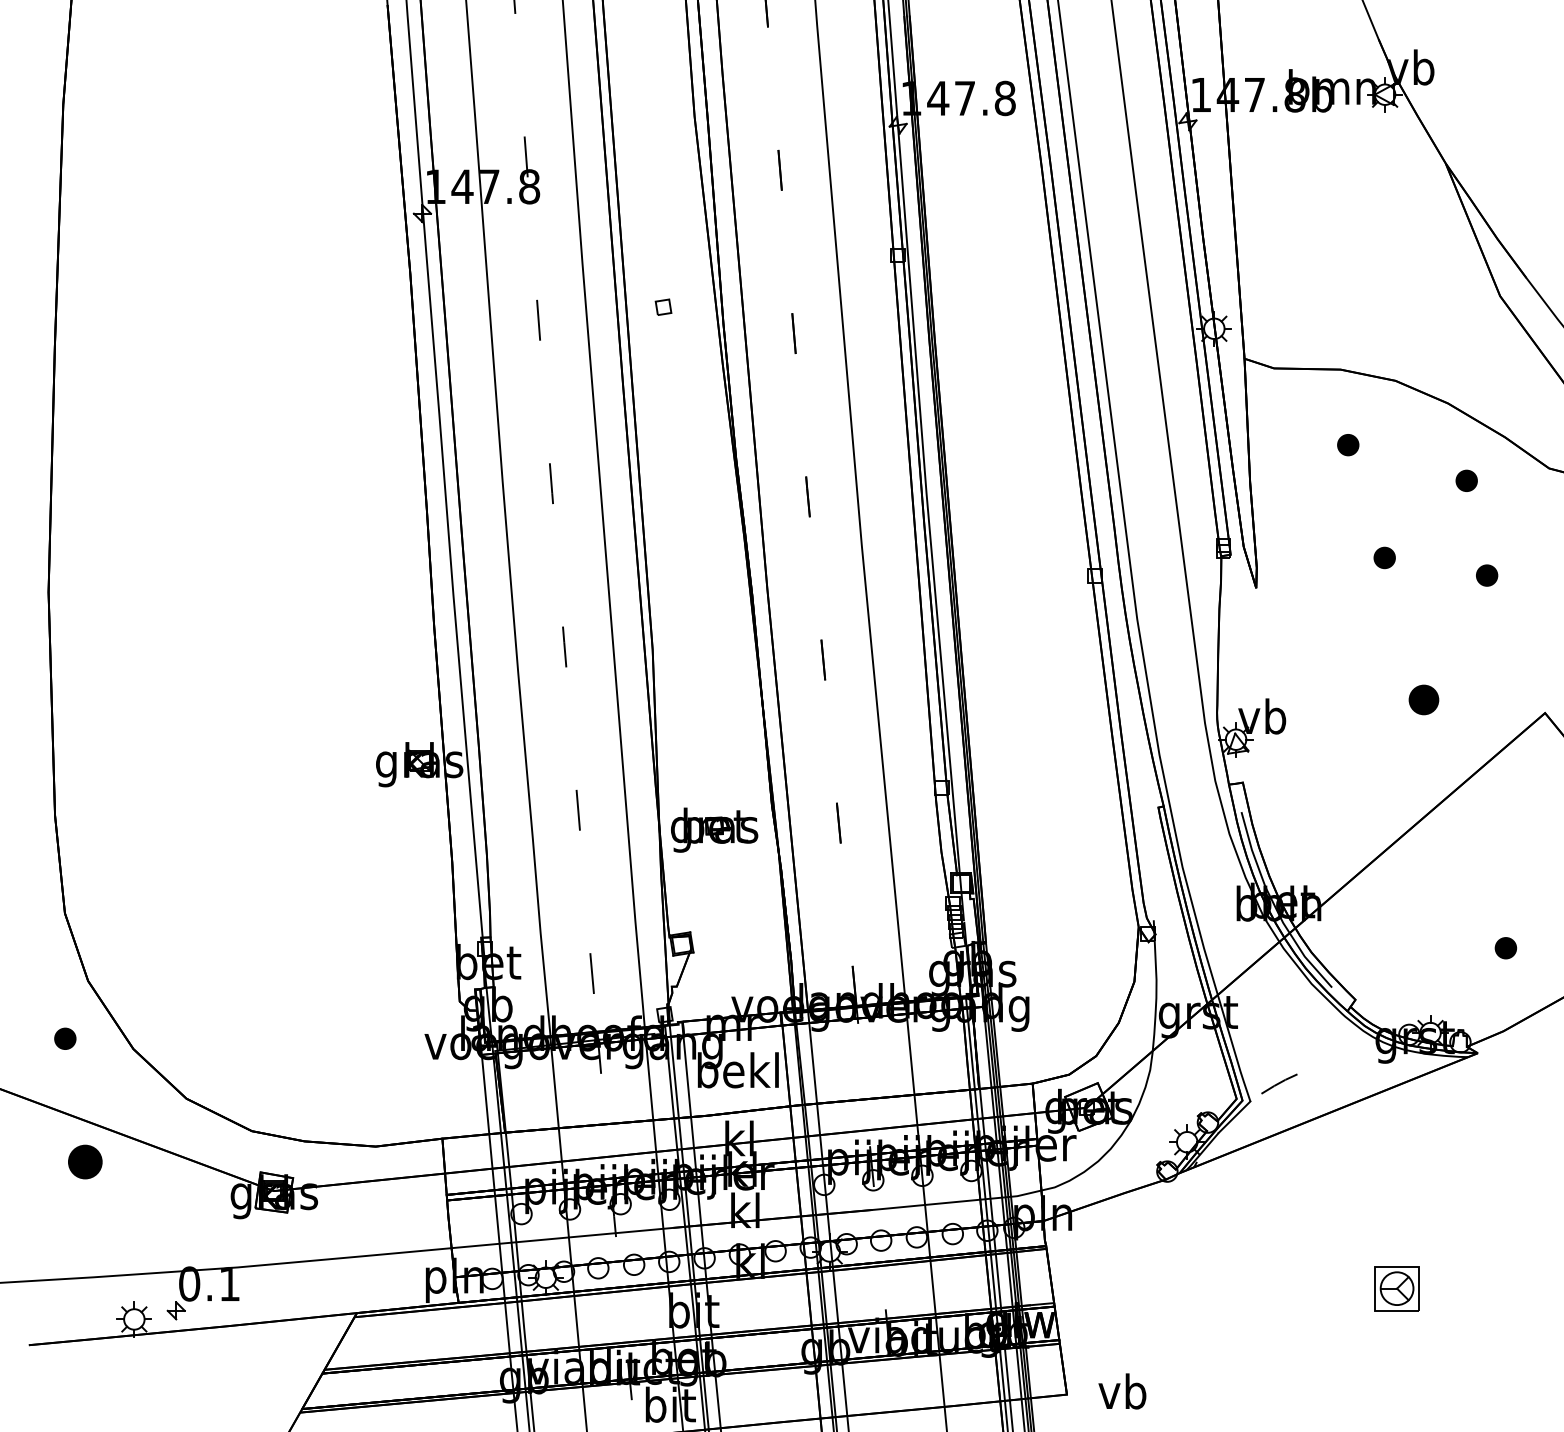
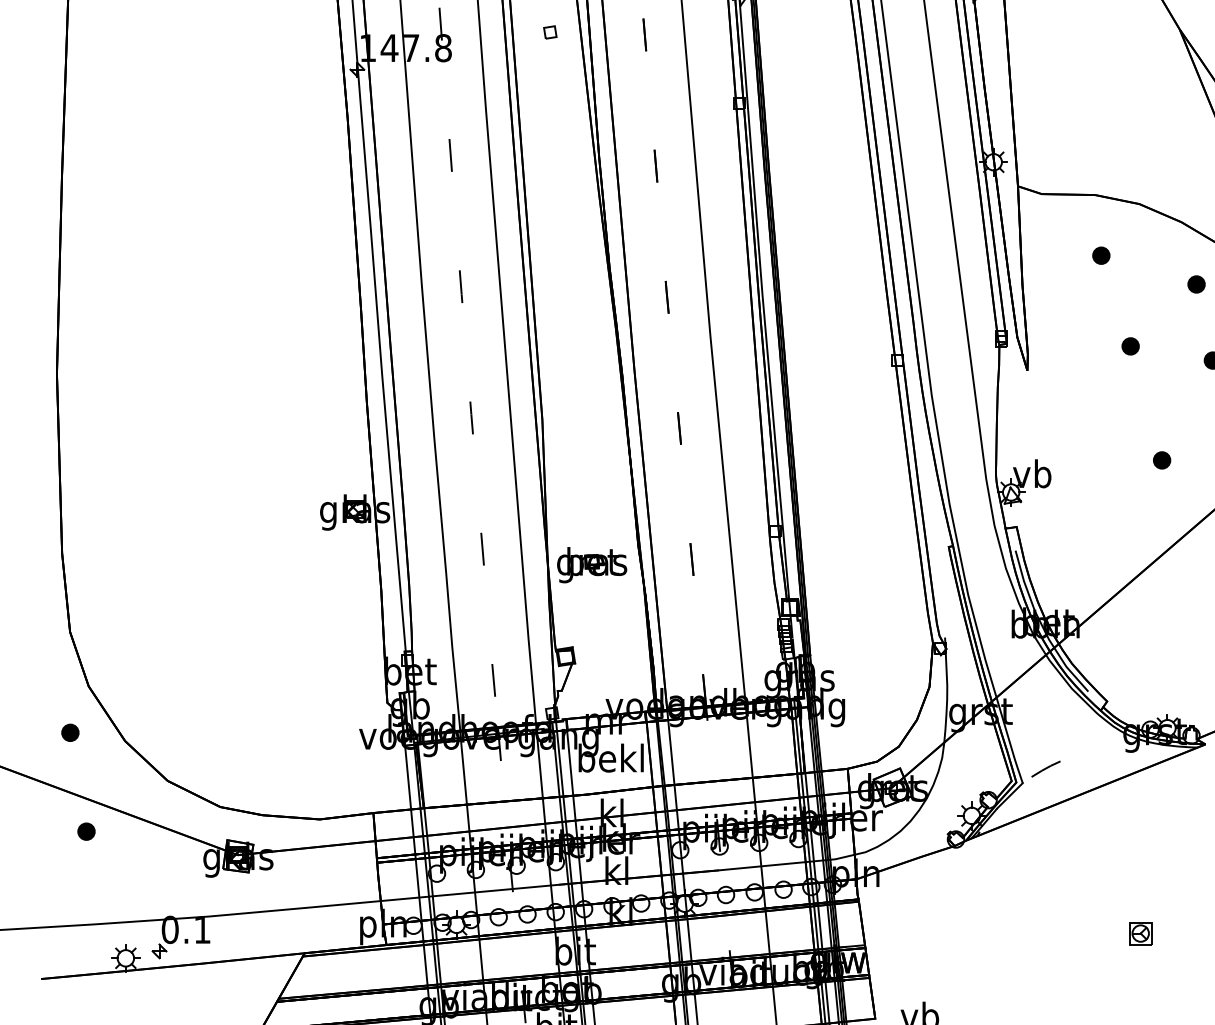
part: (663, 306) -> (550, 31), moved
part: (1423, 699) -> (1161, 460), size x0.71
part: (85, 1161) -> (86, 831), size x0.62
part: (1397, 1288) -> (1140, 933), size x0.62

